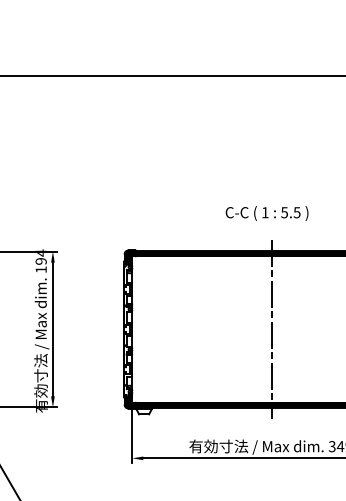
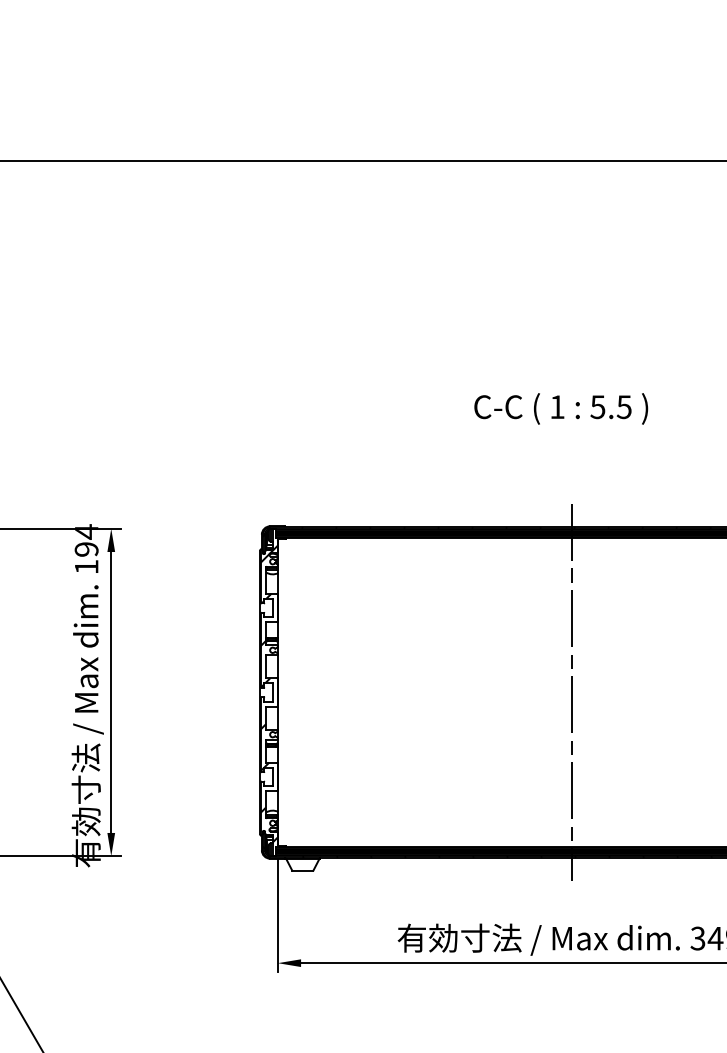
text: (266, 213) -> (559, 408), moved

